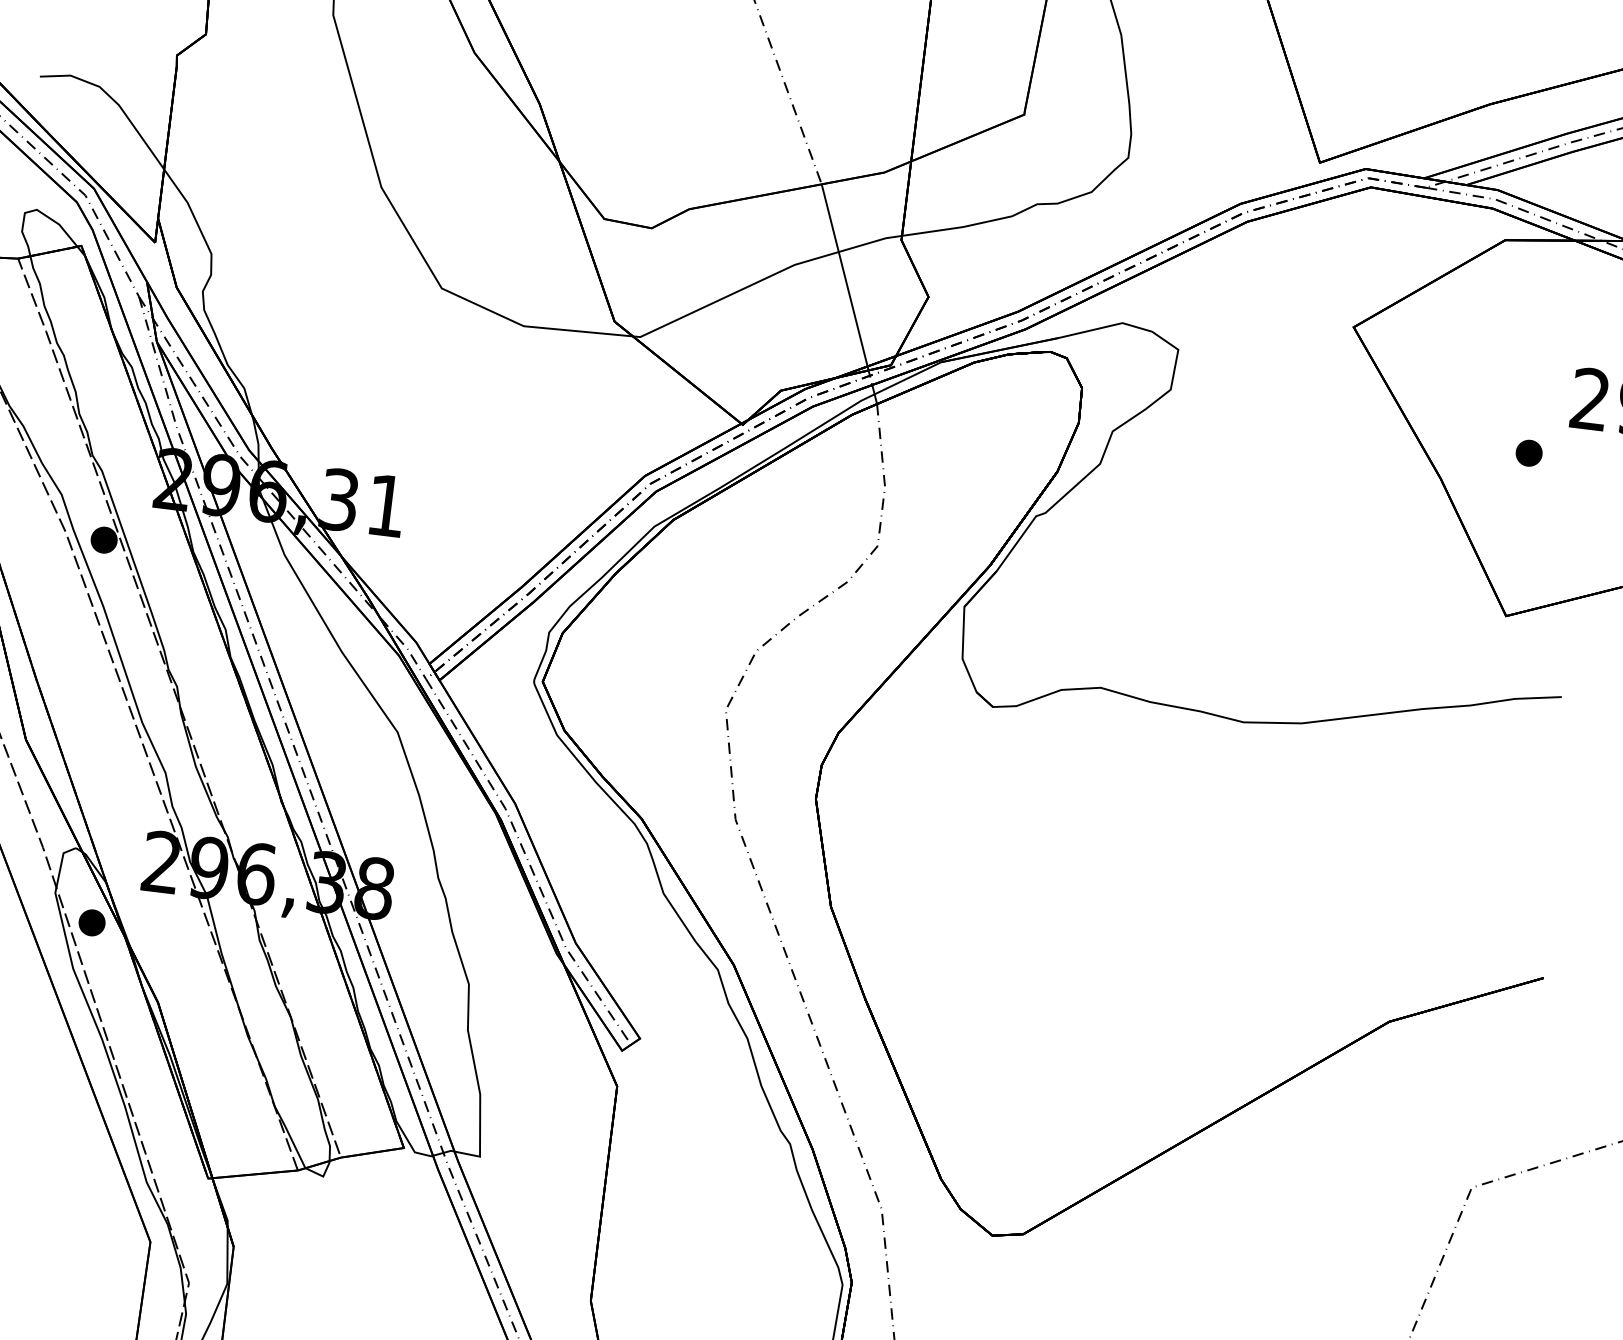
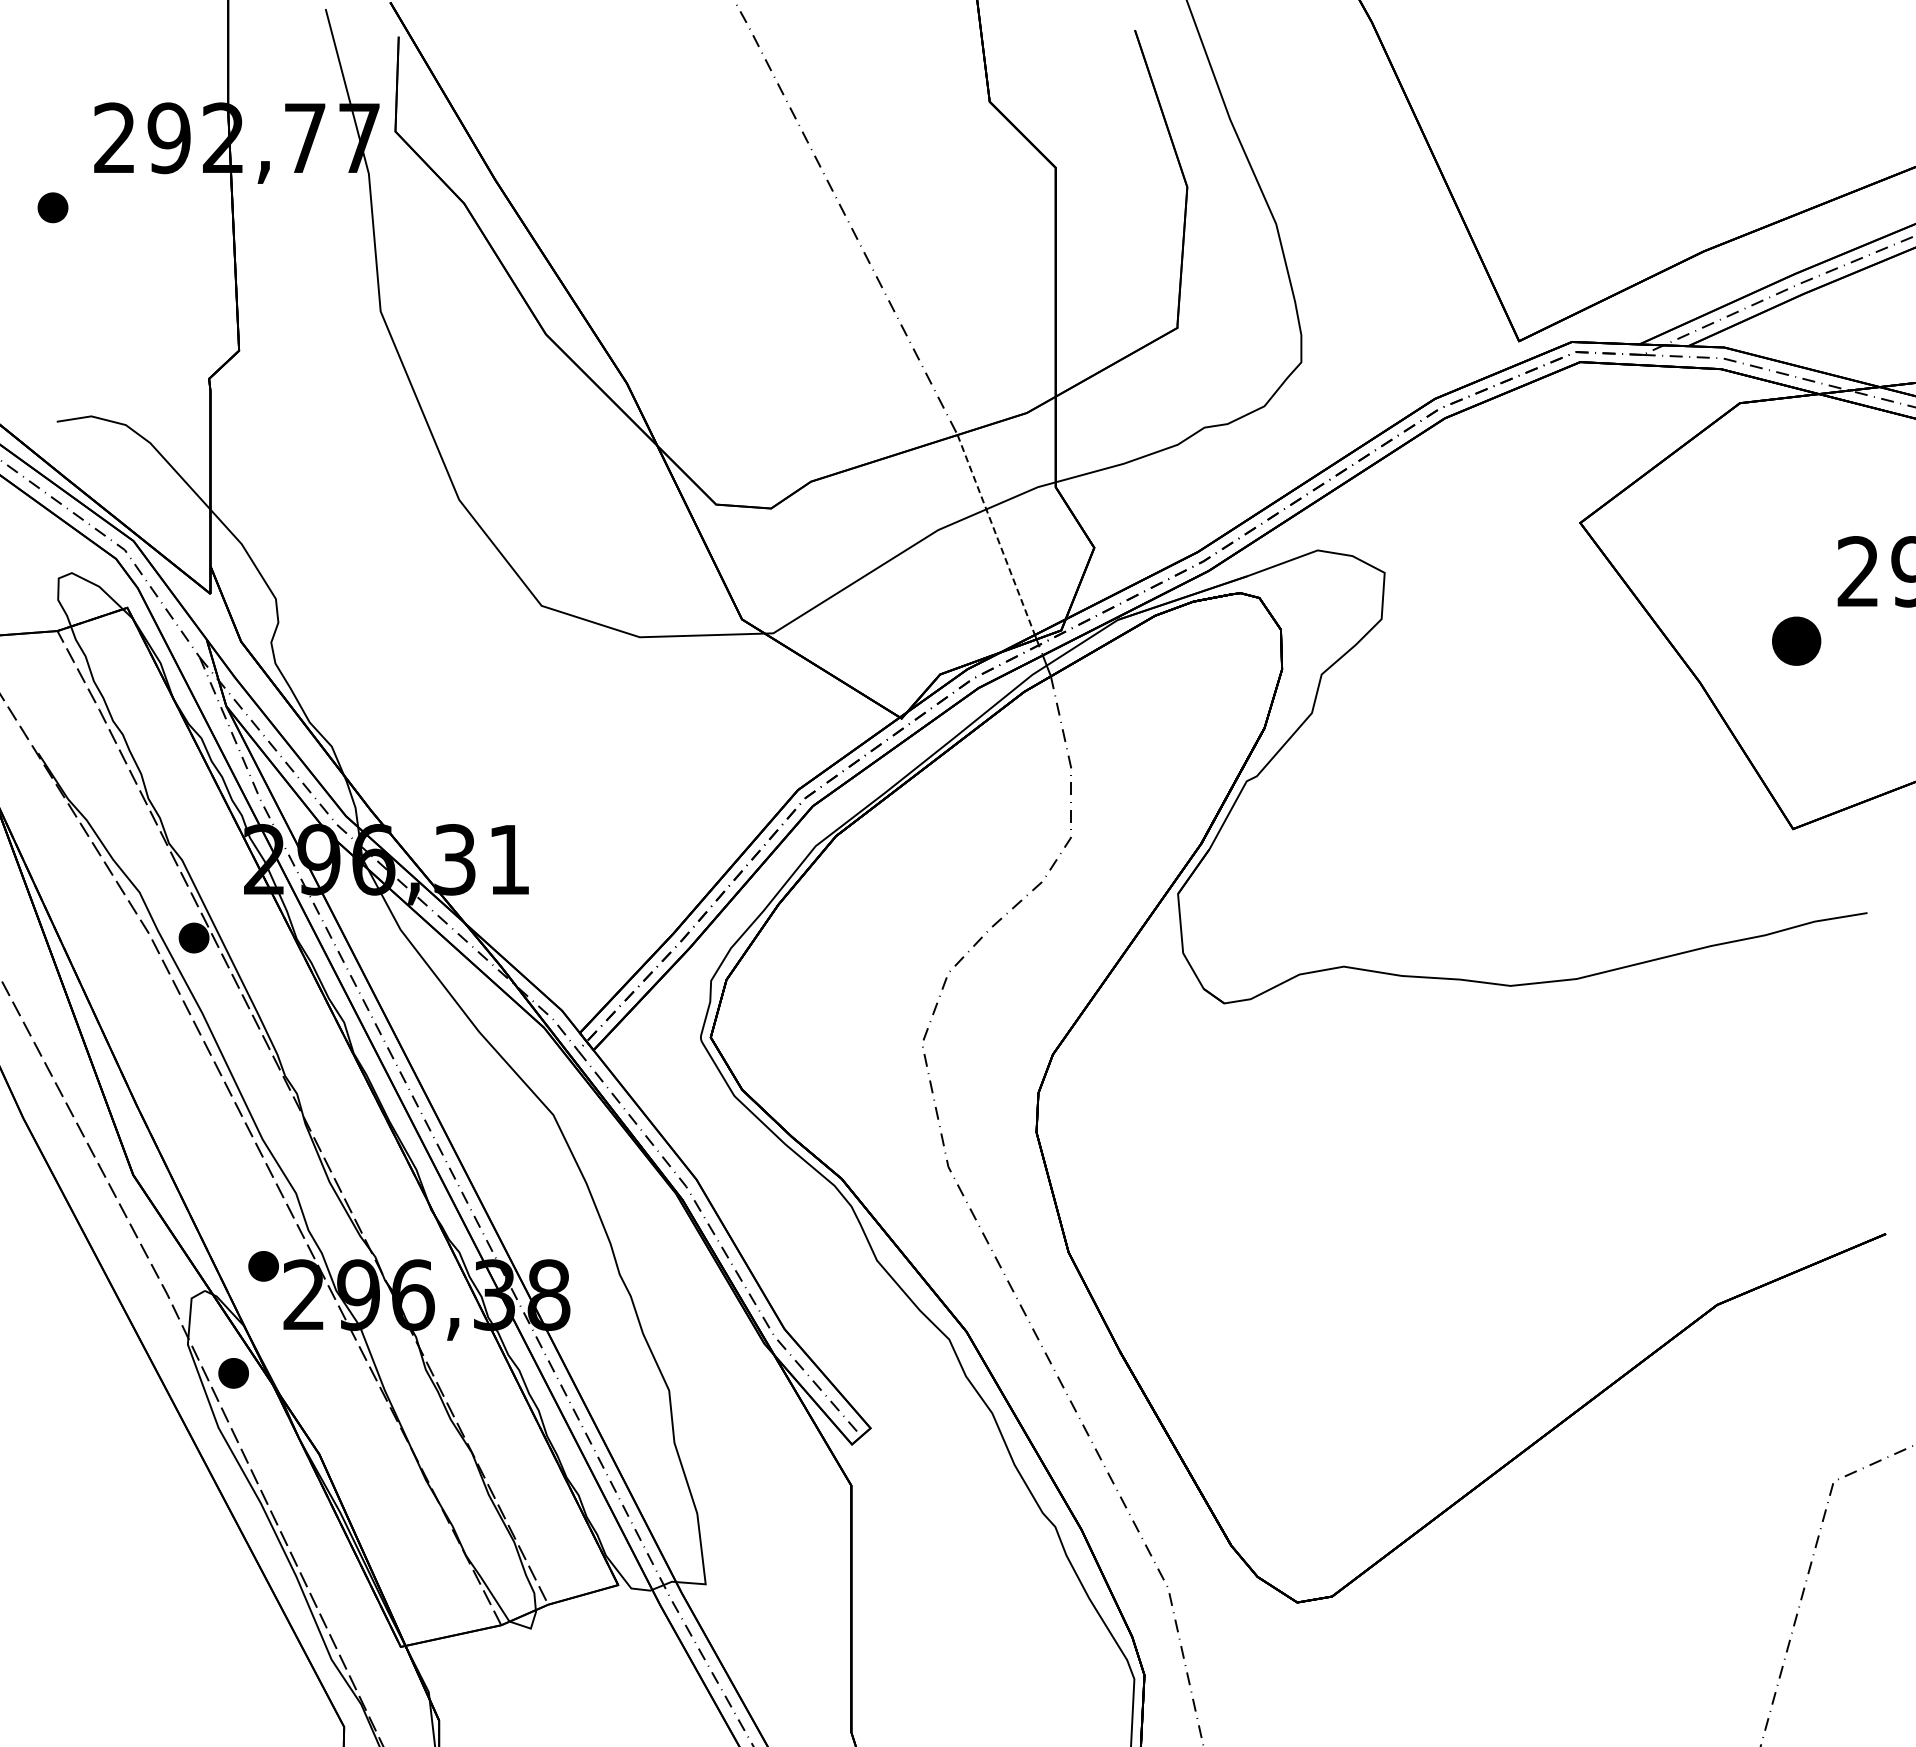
line: (844, 275) -> (996, 535), solid -> dashed
part: (1529, 453) -> (1796, 641), size x1.6
part: (129, 833) -> (263, 1266), added

